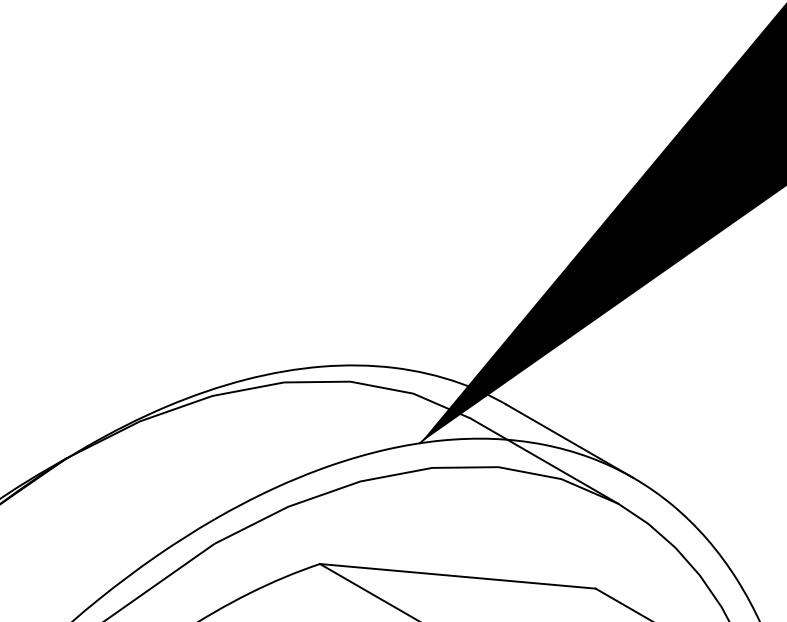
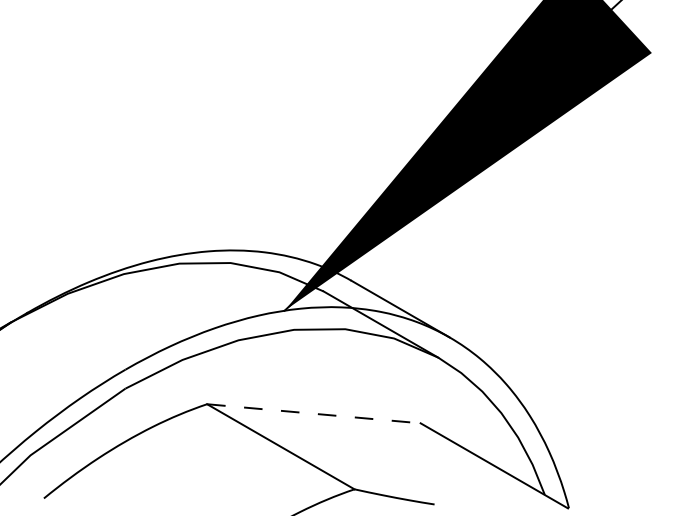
line: (458, 575) -> (314, 413), solid -> dashed

